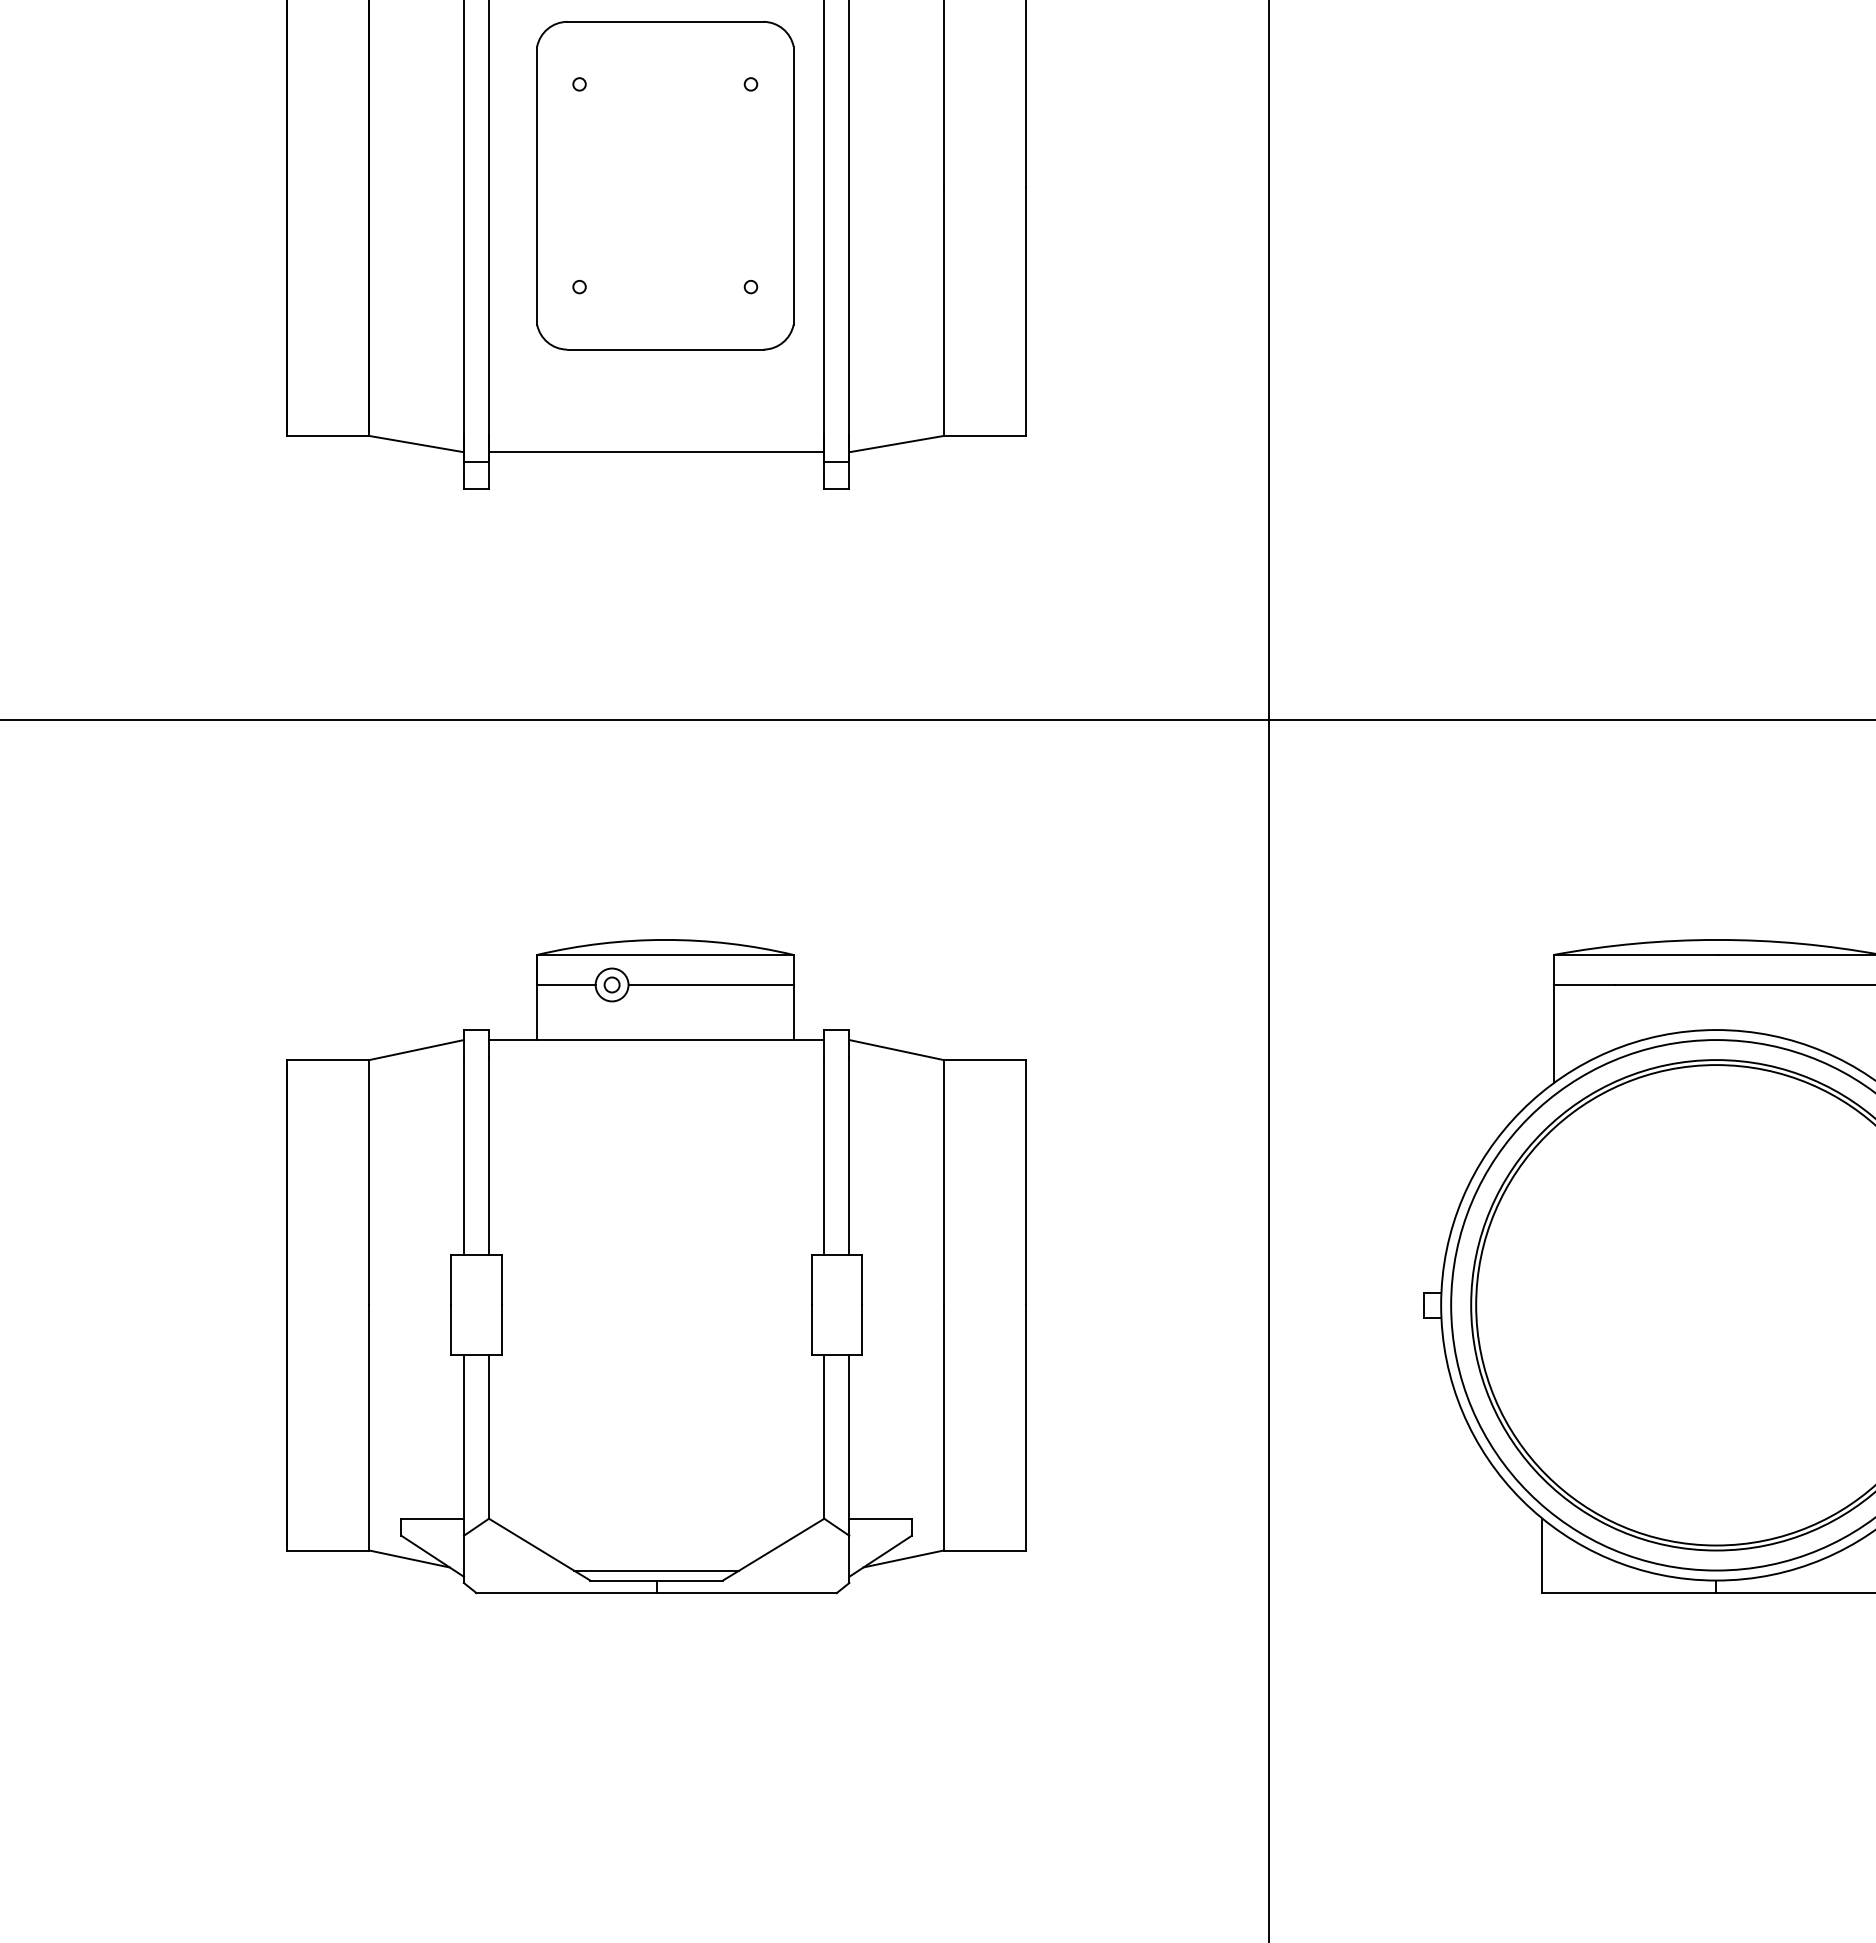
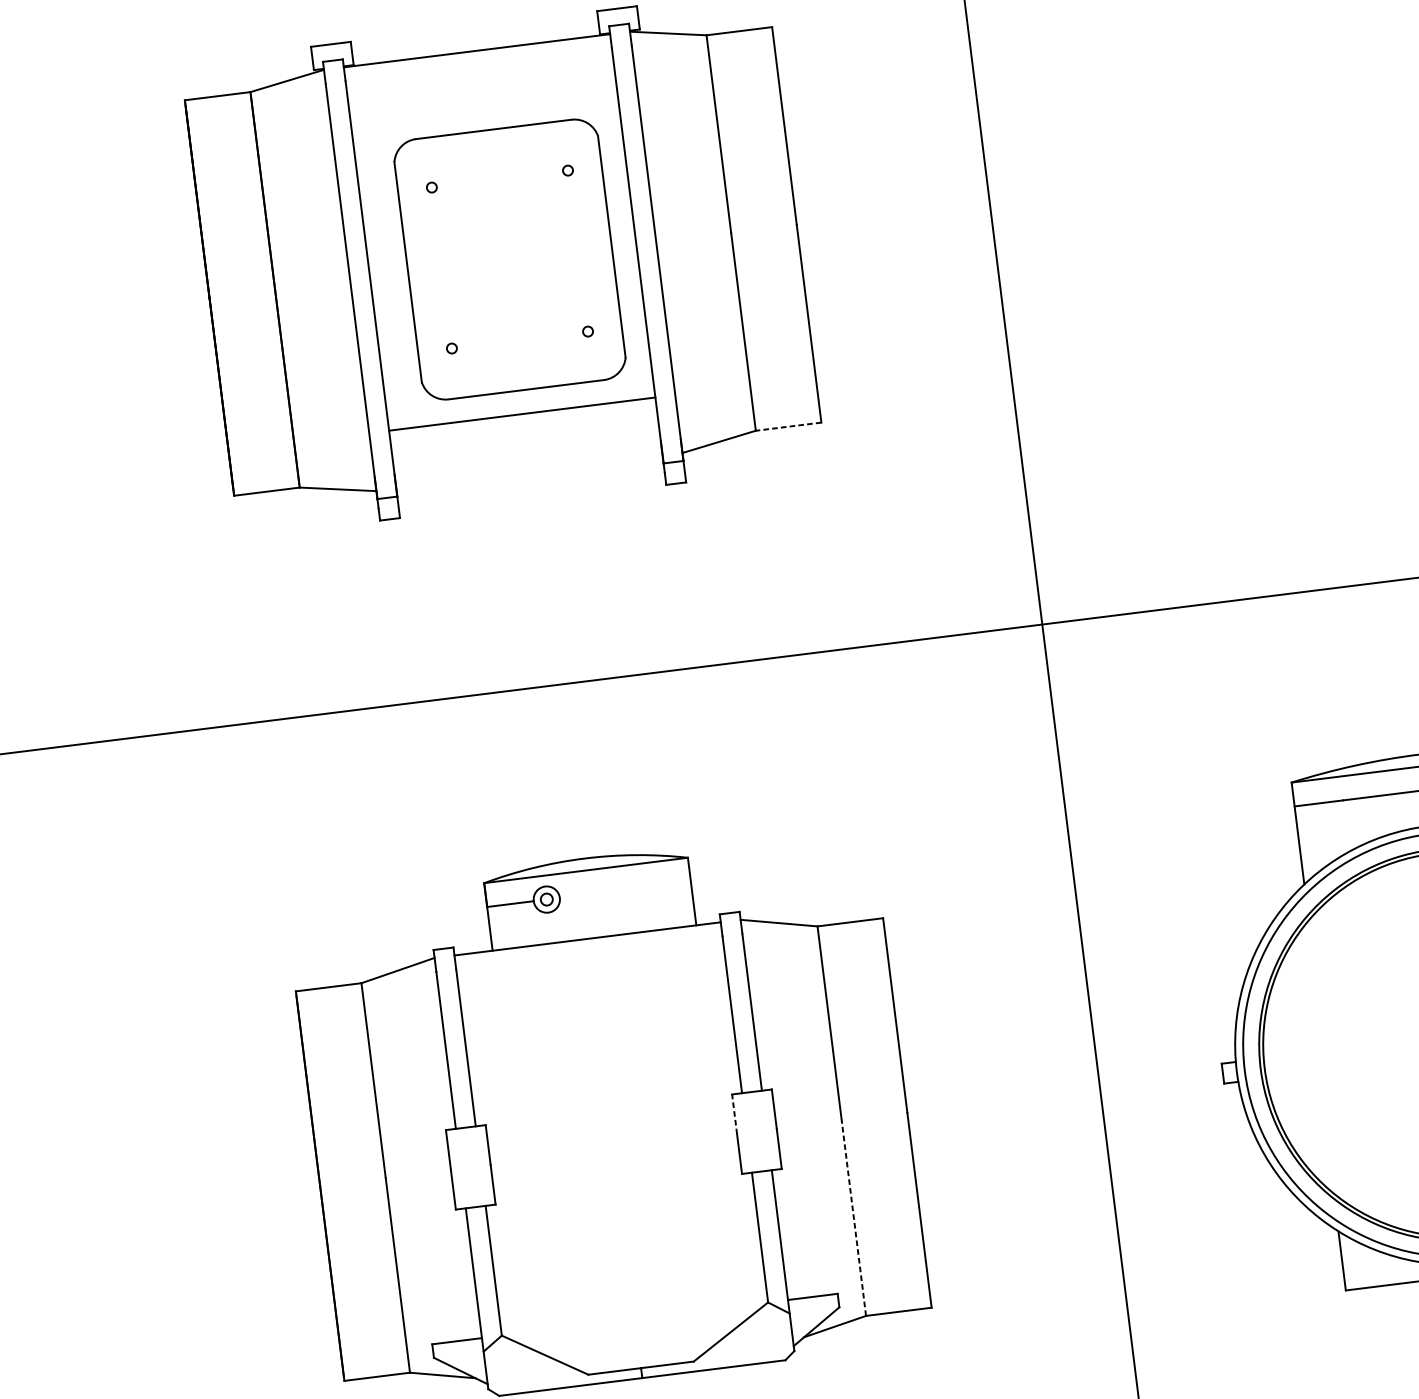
line: (984, 435) -> (788, 426), solid -> dashed
line: (656, 452) -> (522, 414), moved
line: (710, 984) -> (624, 889), removed
line: (811, 1279) -> (734, 1113), solid -> dashed
line: (943, 1427) -> (853, 1218), solid -> dashed
line: (656, 1570) -> (639, 1360), removed

